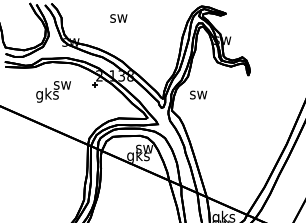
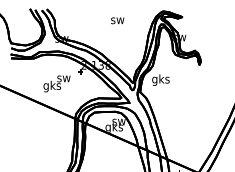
text: (118, 18) -> (117, 20), moved
text: (53, 91) -> (56, 83), moved
text: (198, 94) -> (160, 79), sw -> gks

